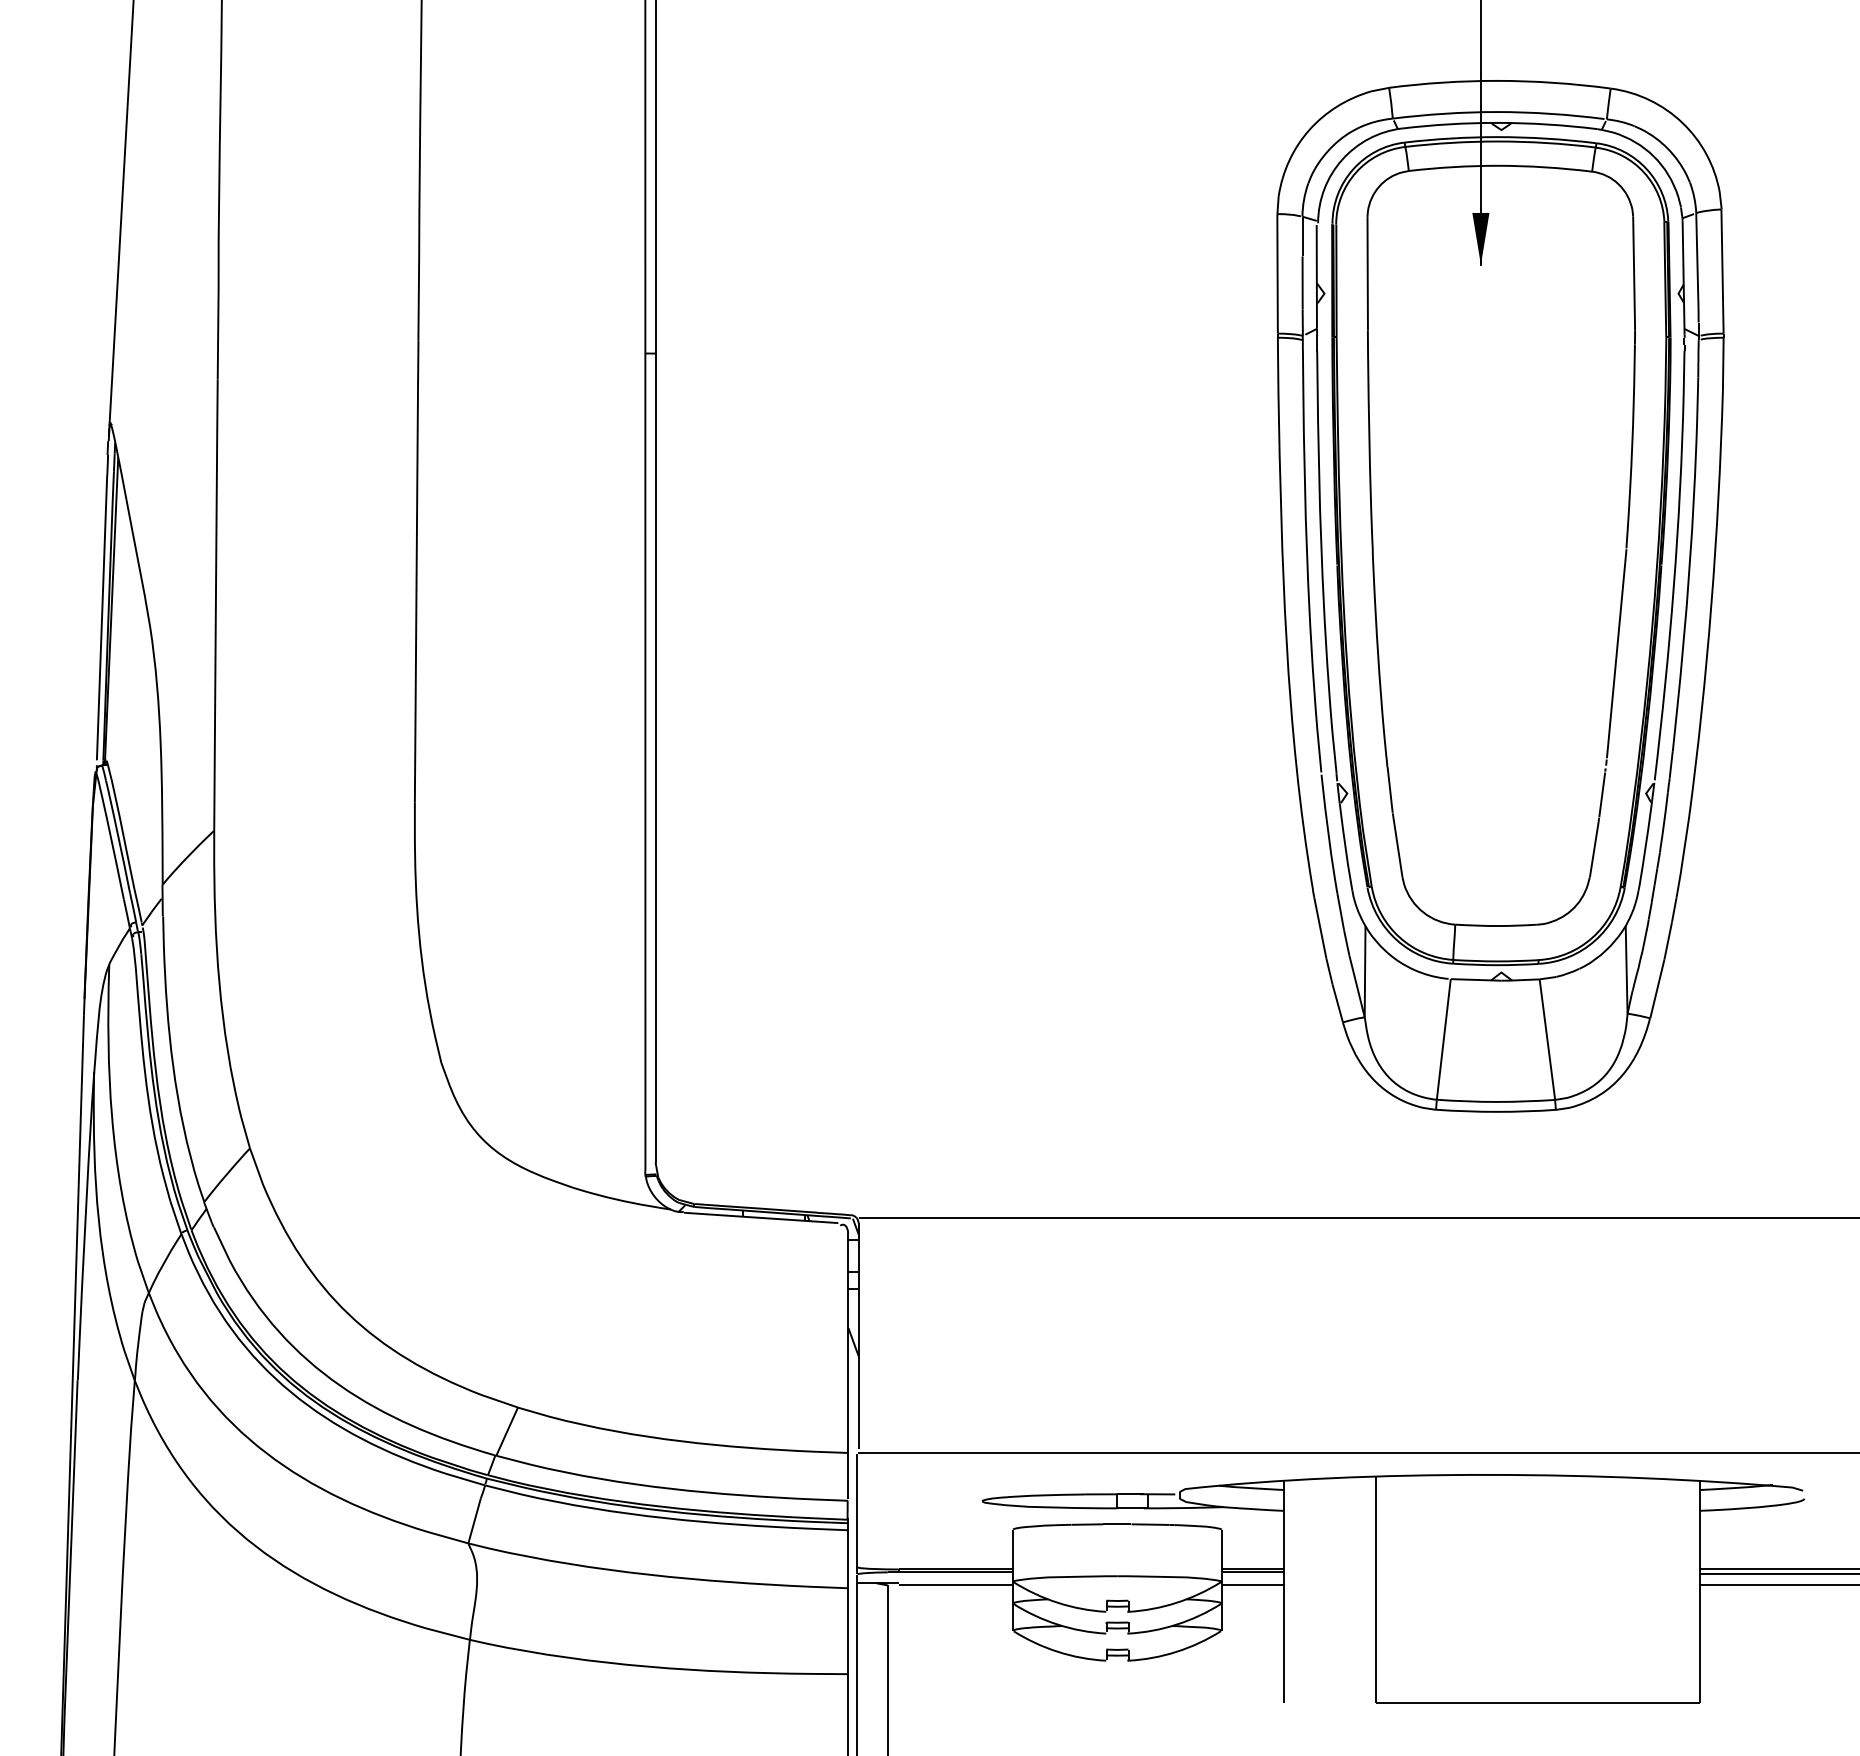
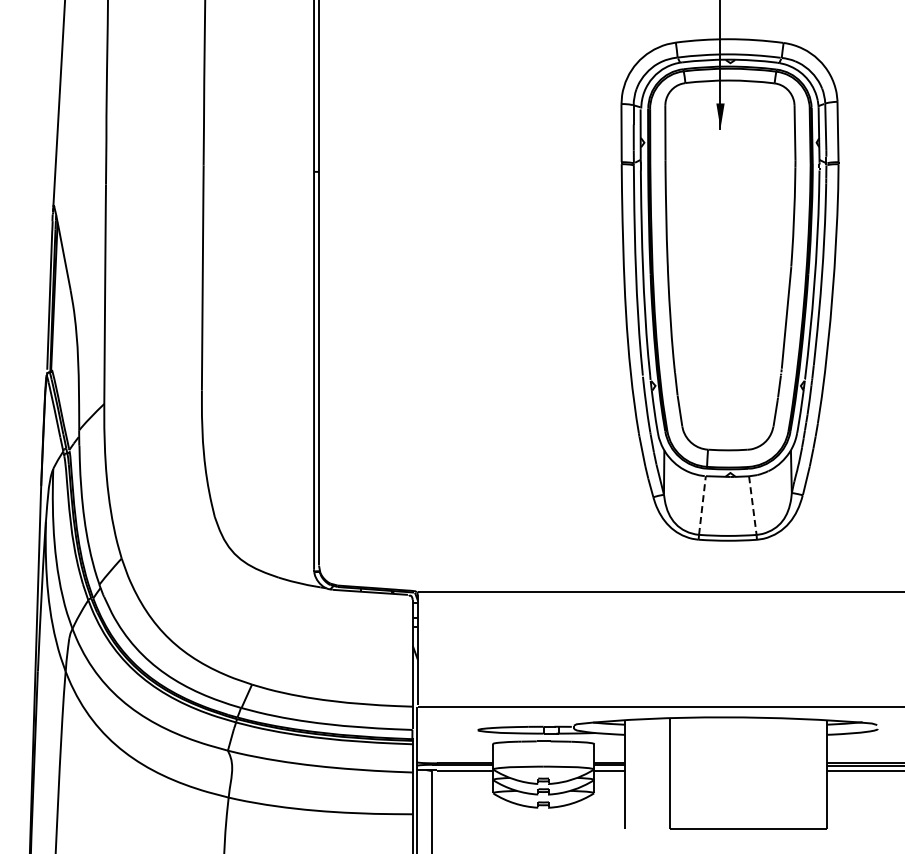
line: (1443, 1039) -> (702, 505), solid -> dashed
line: (1546, 1039) -> (752, 505), solid -> dashed

